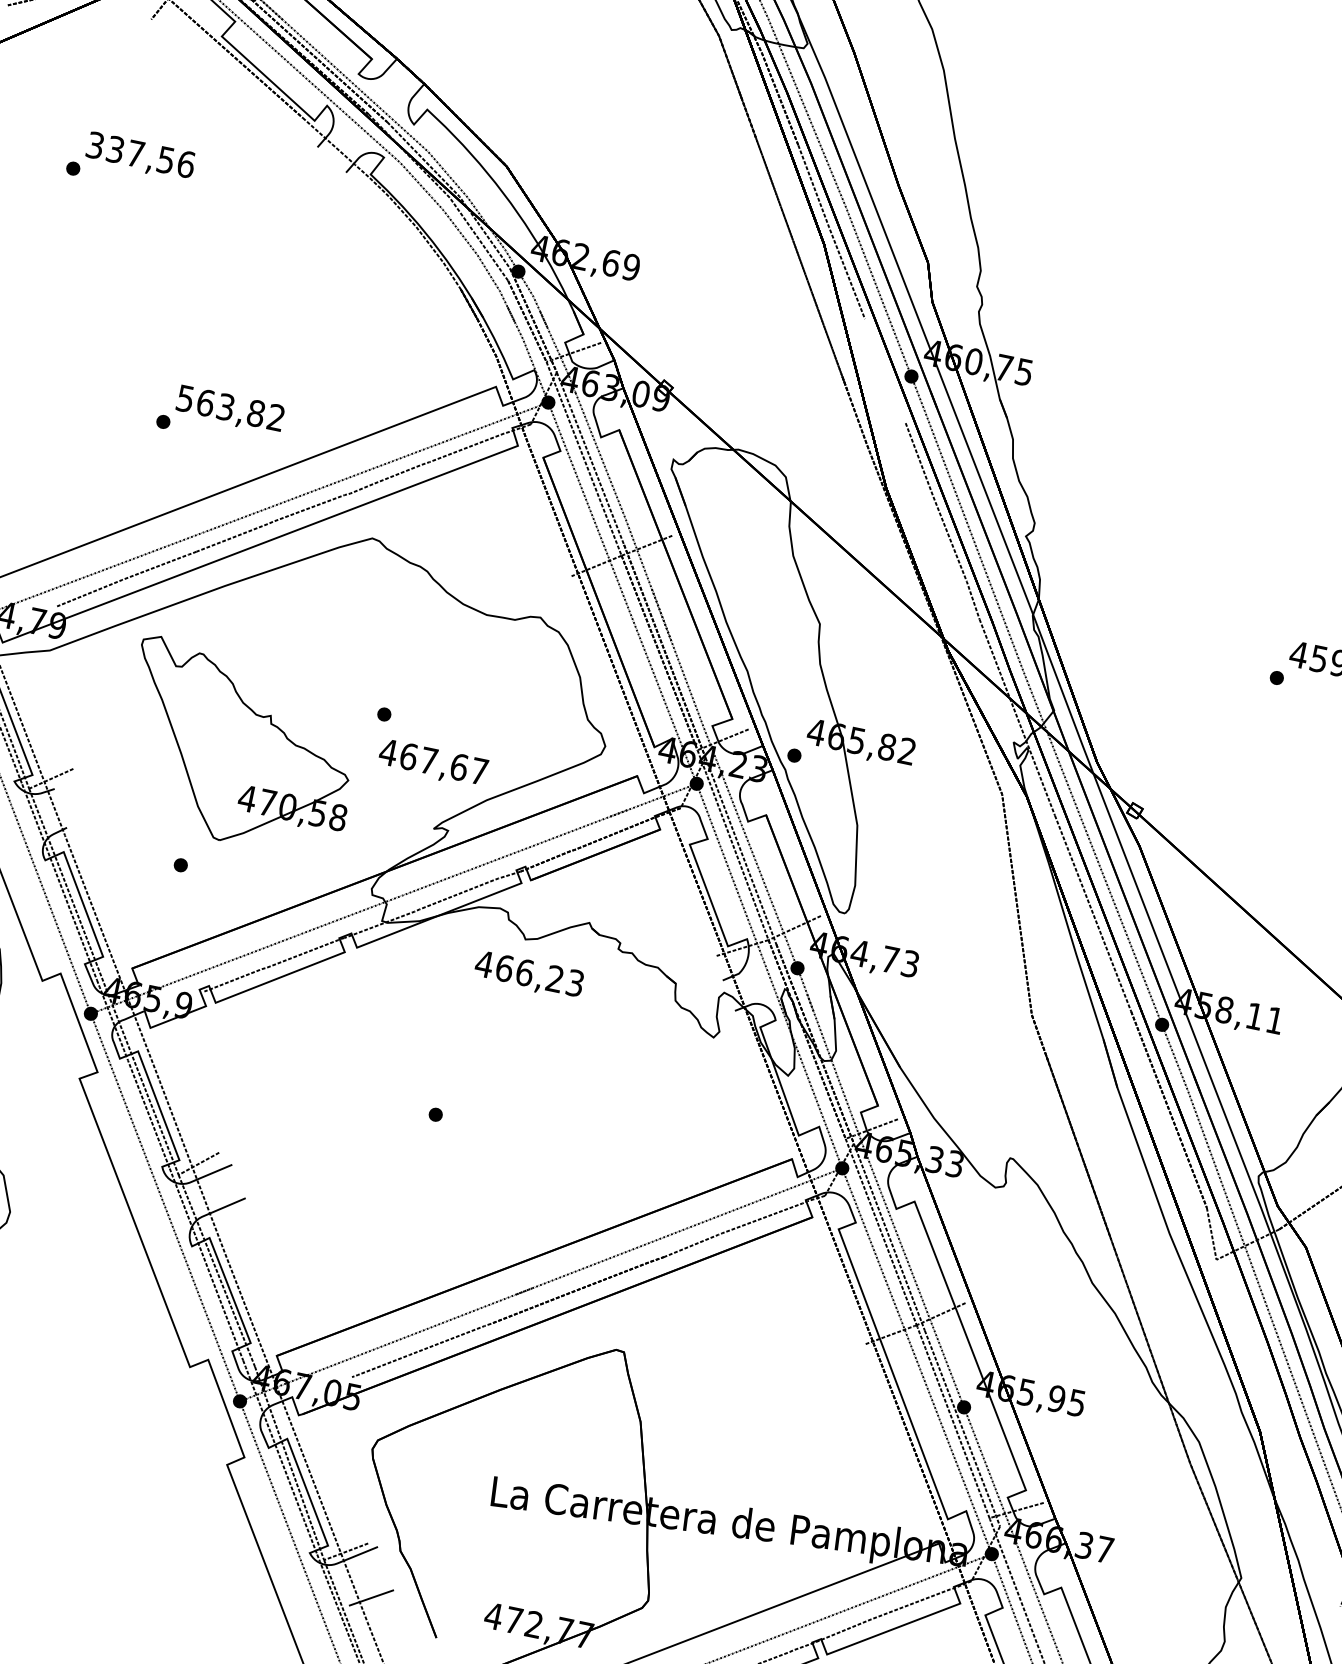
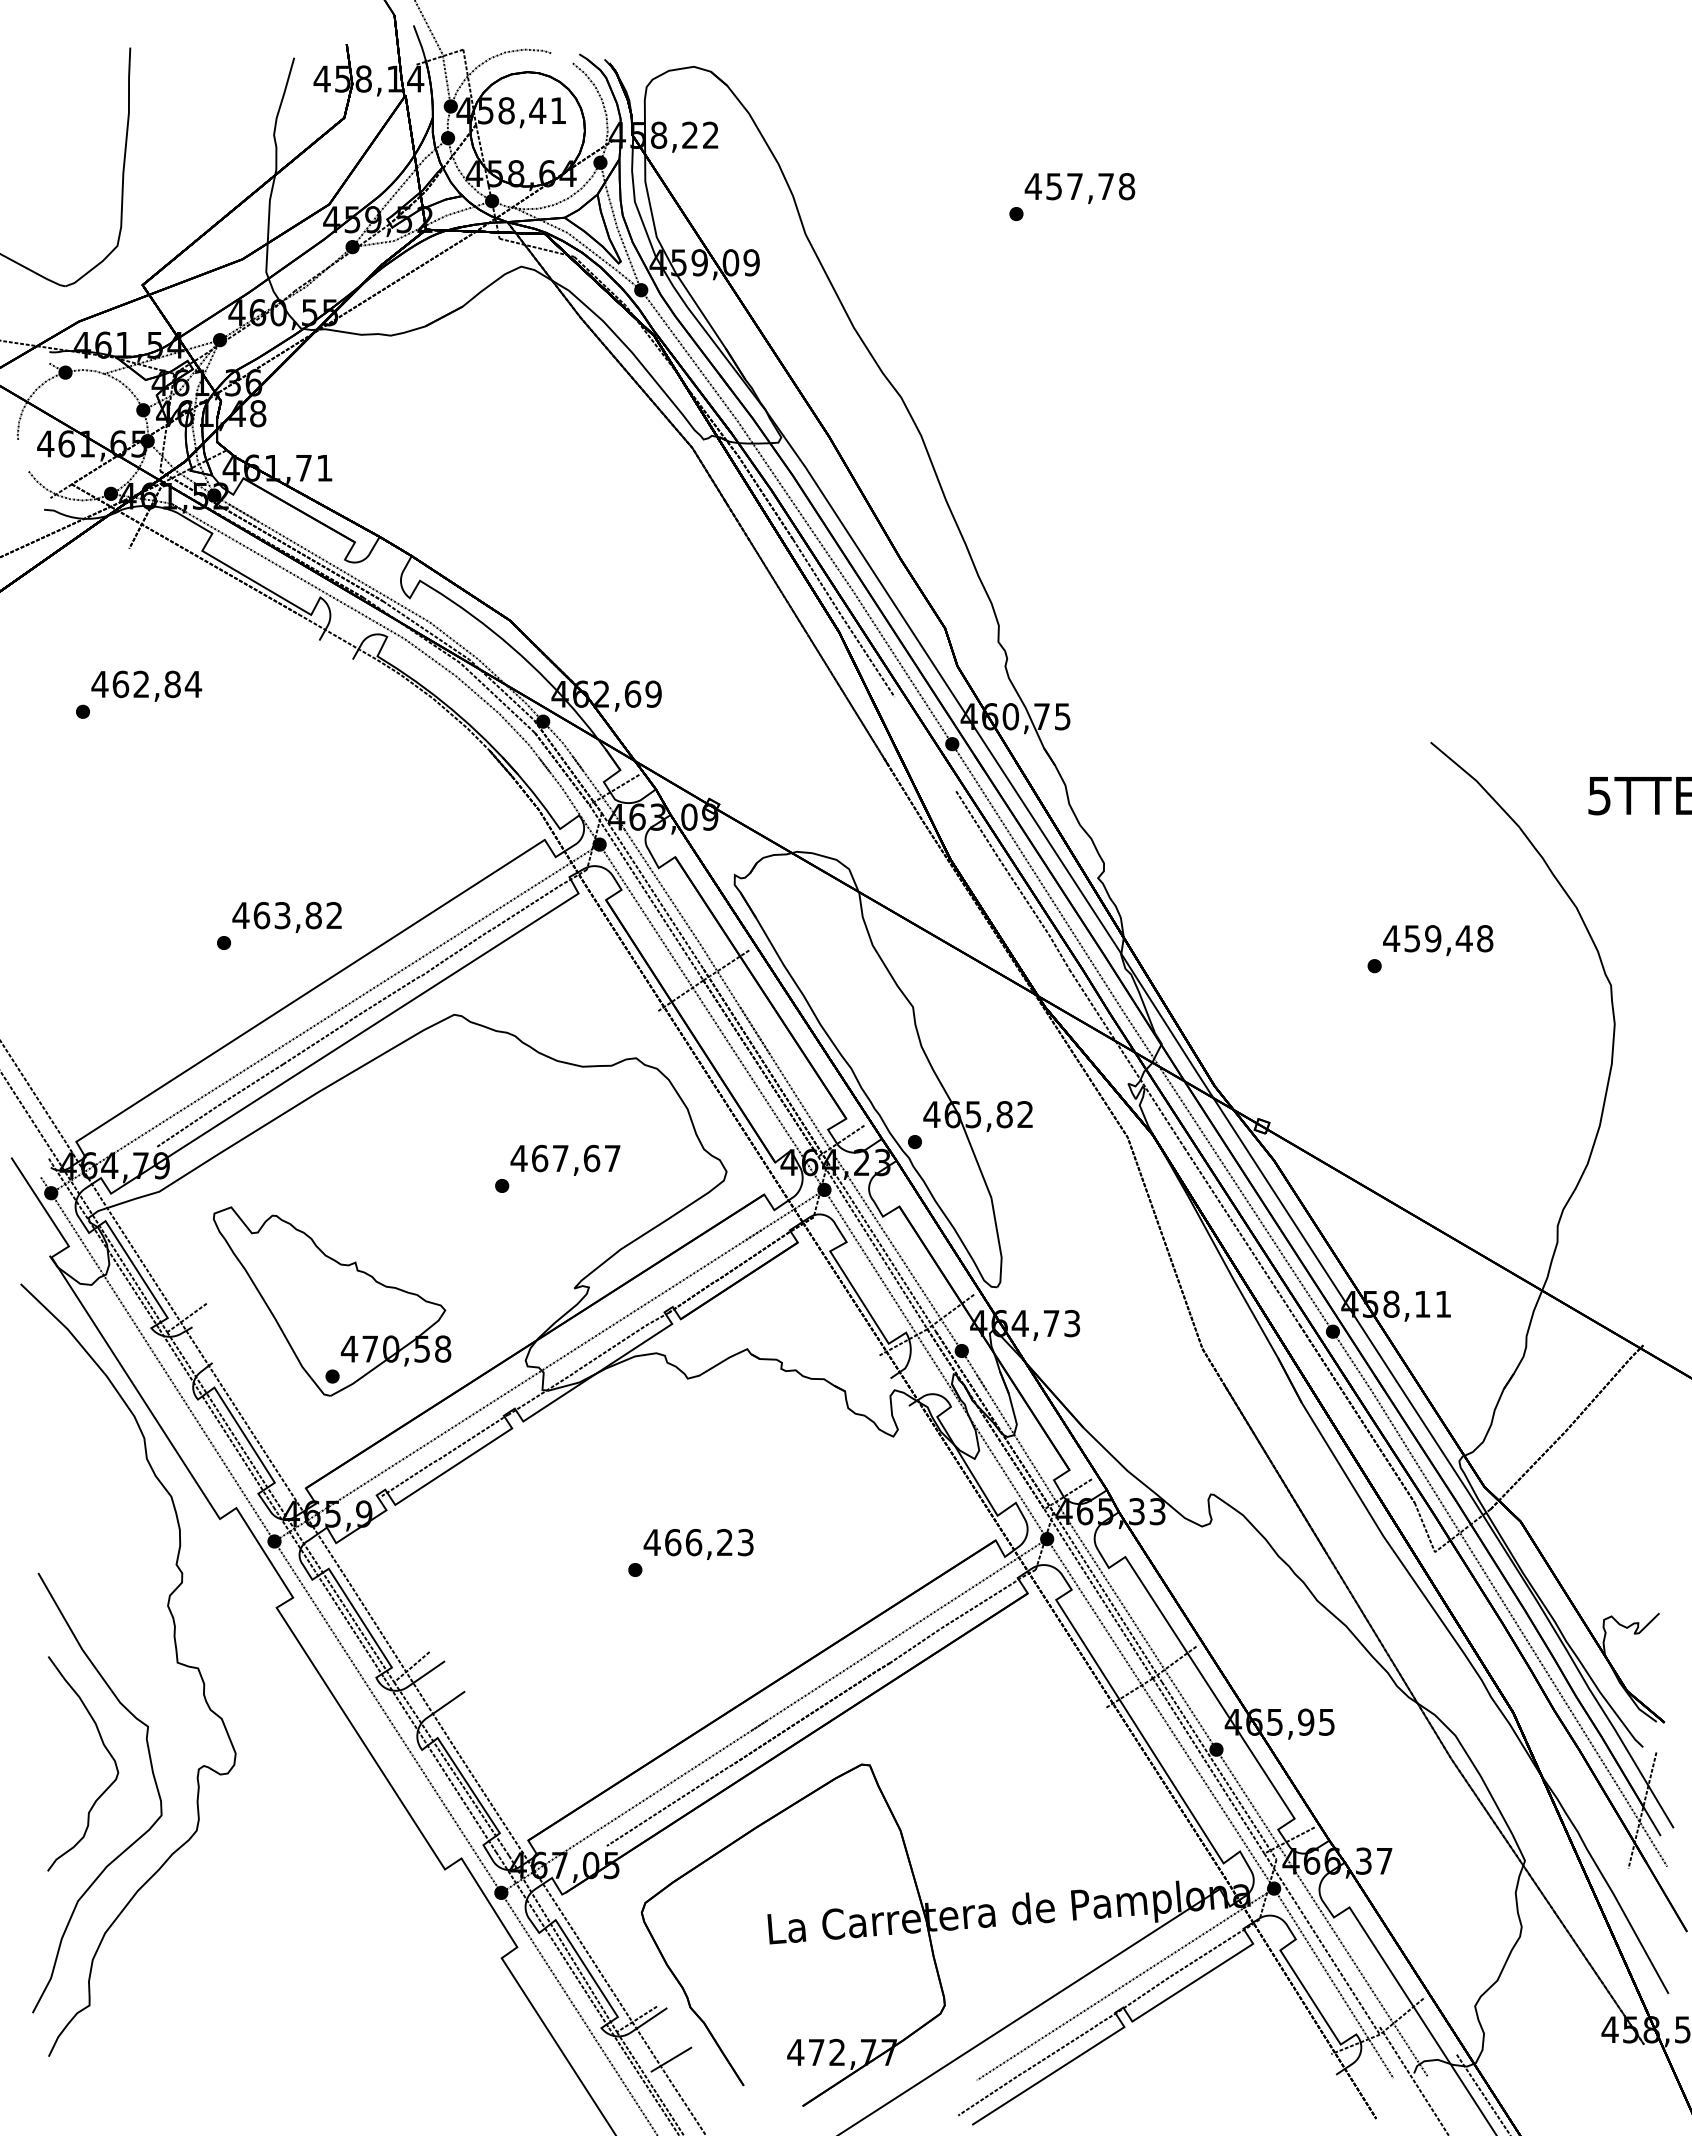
text: (140, 154) -> (146, 684), 337,56 -> 462,84
text: (184, 398) -> (240, 915), 563,82 -> 463,82
part: (240, 748) -> (332, 1301), moved
text: (433, 762) -> (565, 1159), moved
text: (528, 975) -> (698, 1544), moved

